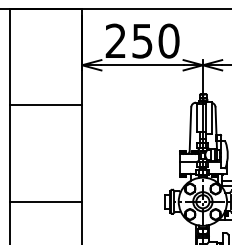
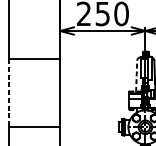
line: (190, 128) -> (136, 75), solid -> dashed
line: (9, 153) -> (8, 93), solid -> dashed

